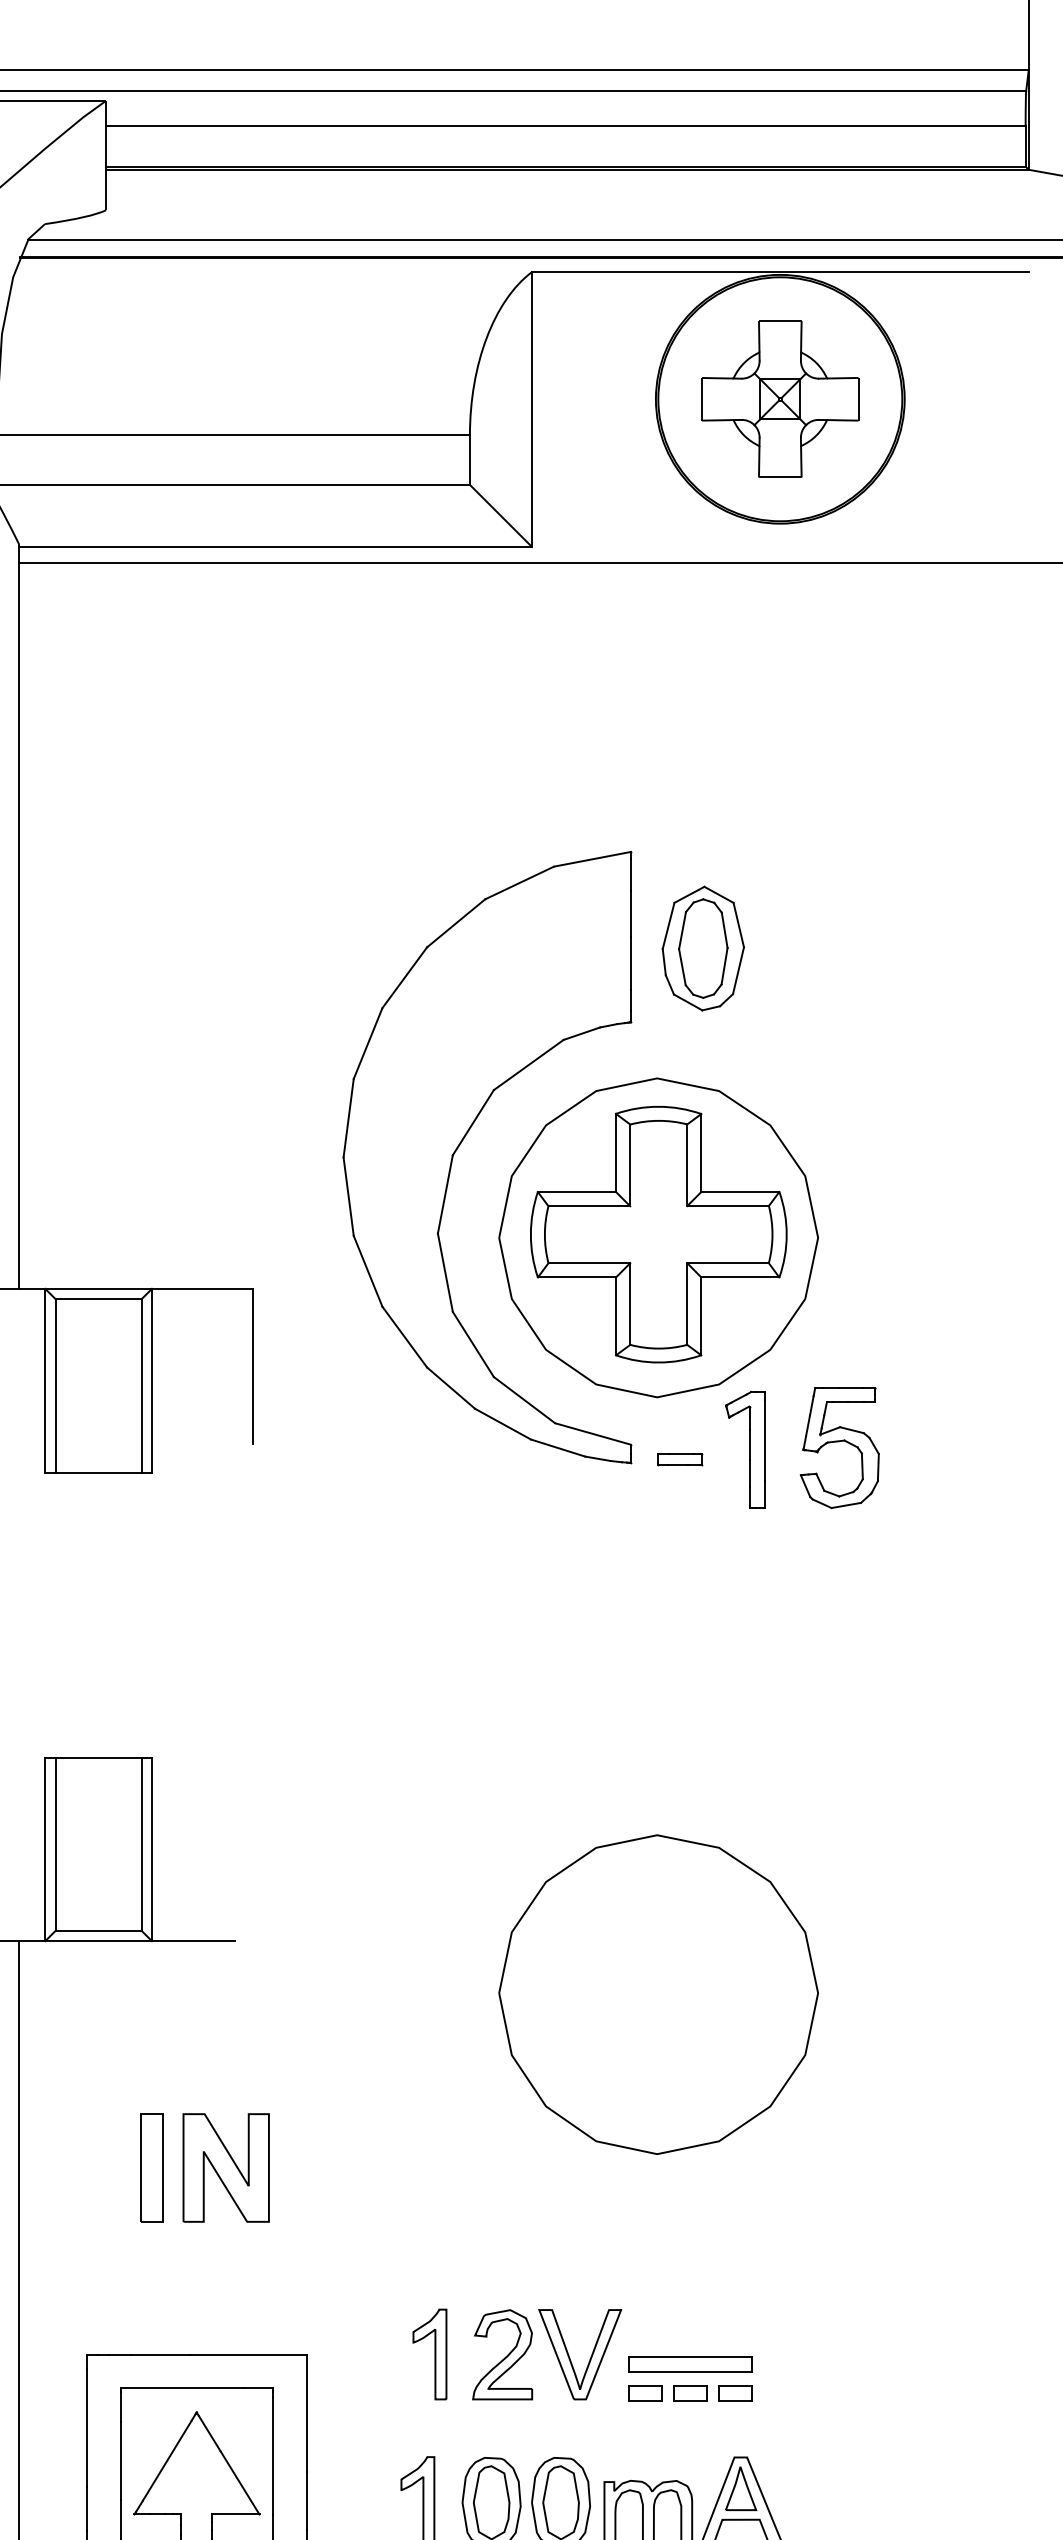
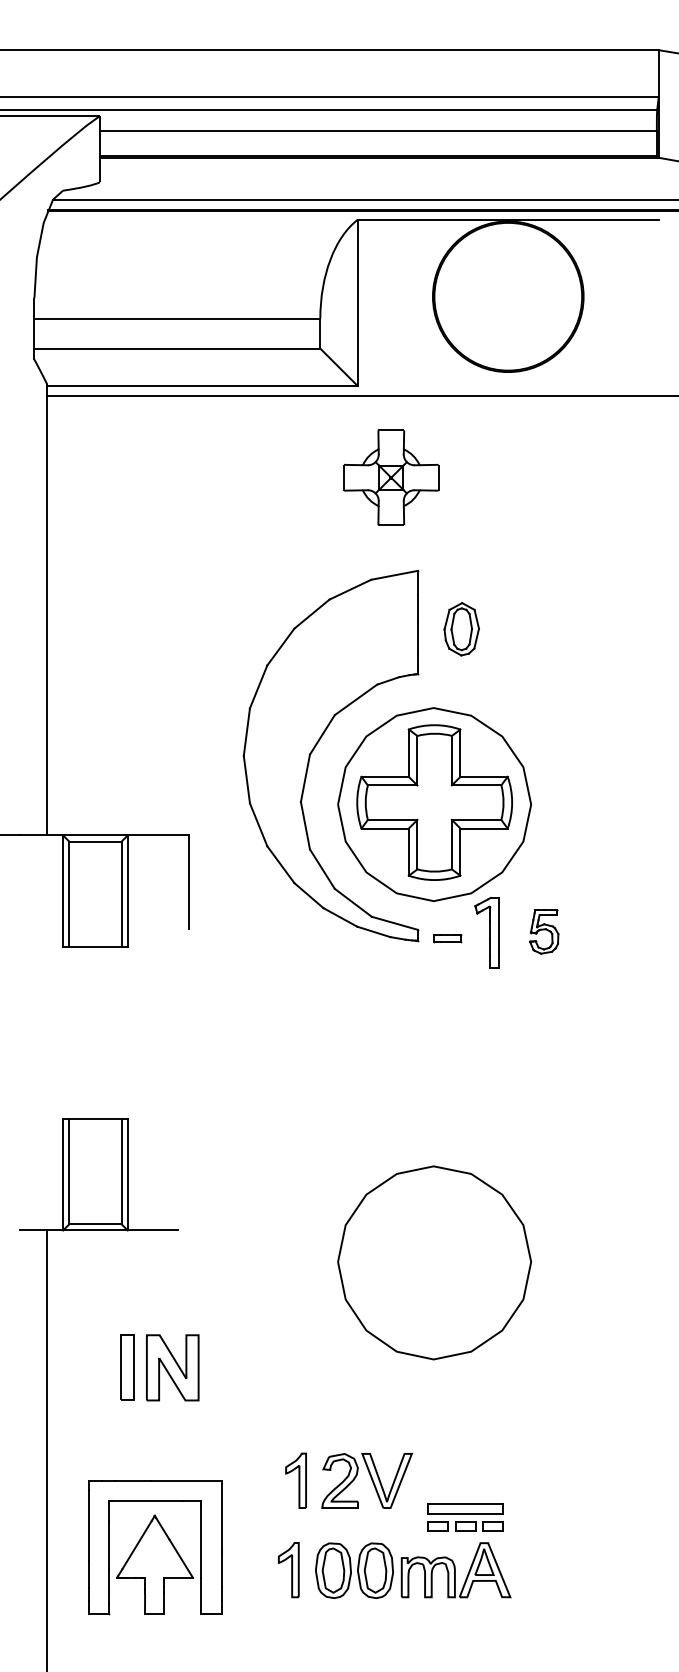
part: (780, 398) -> (391, 477), moved
part: (703, 947) -> (461, 628), size x0.7
part: (838, 1447) -> (543, 931), size x0.6
part: (689, 2378) -> (465, 1517), moved

